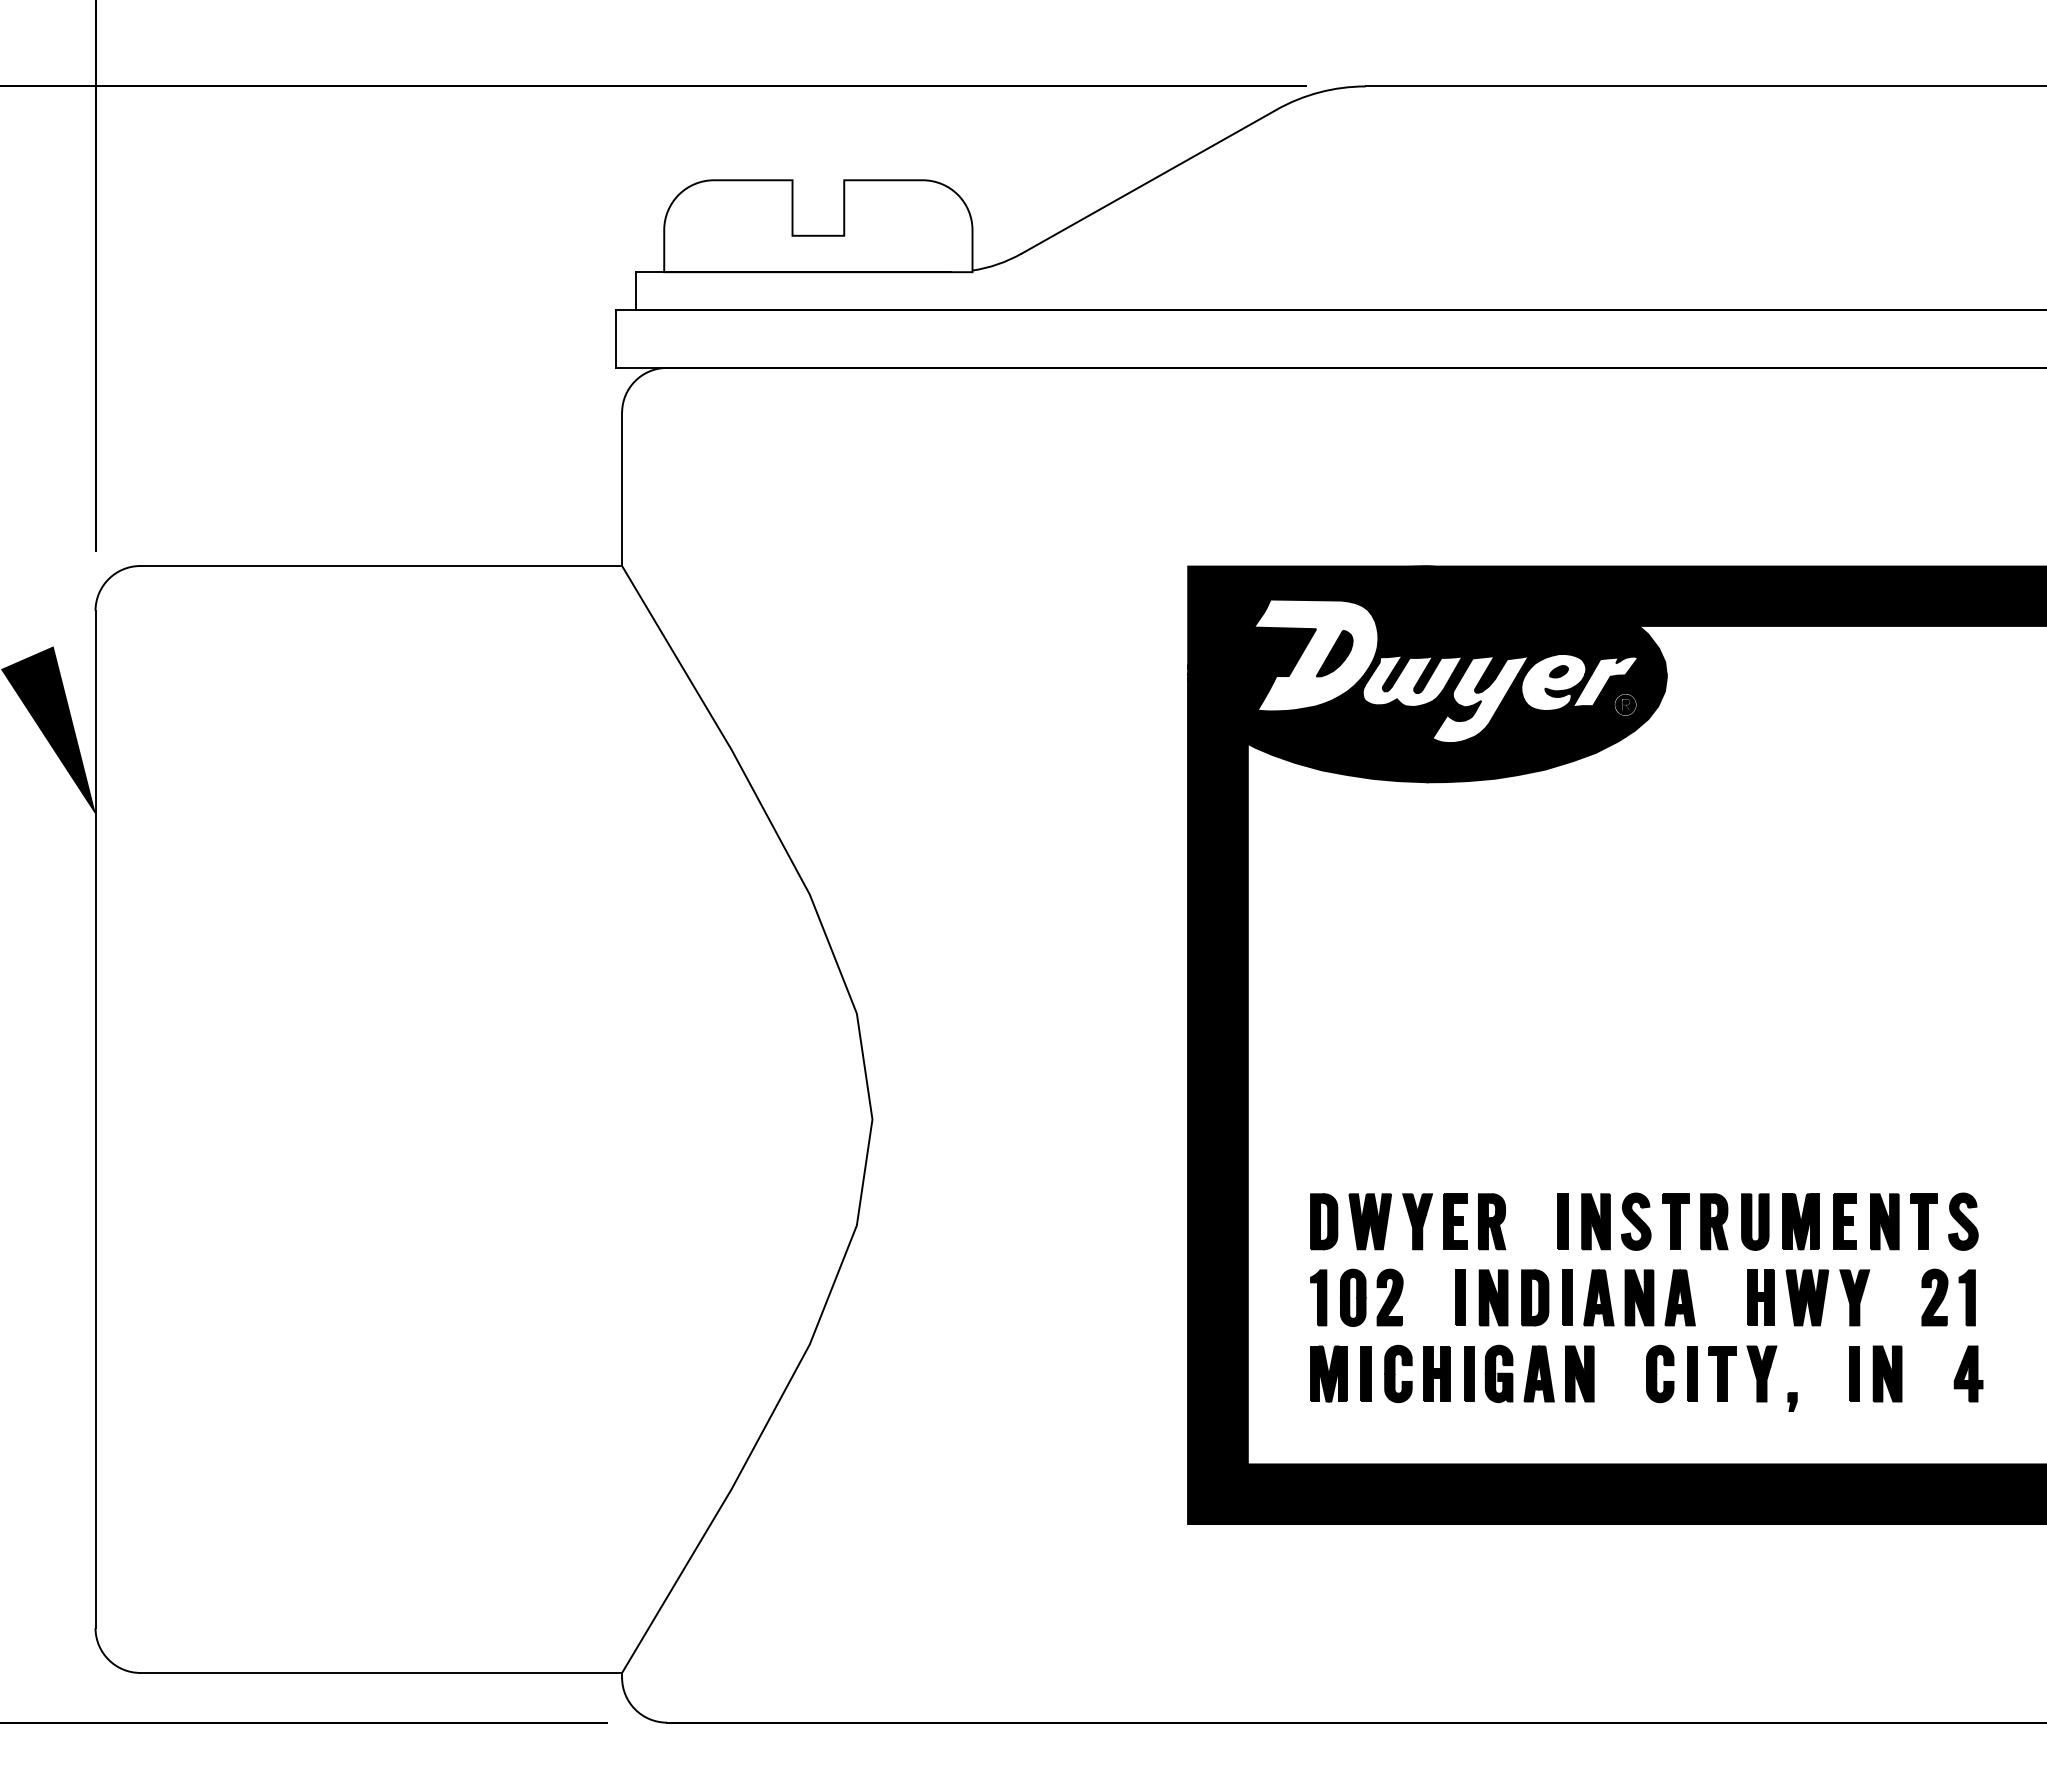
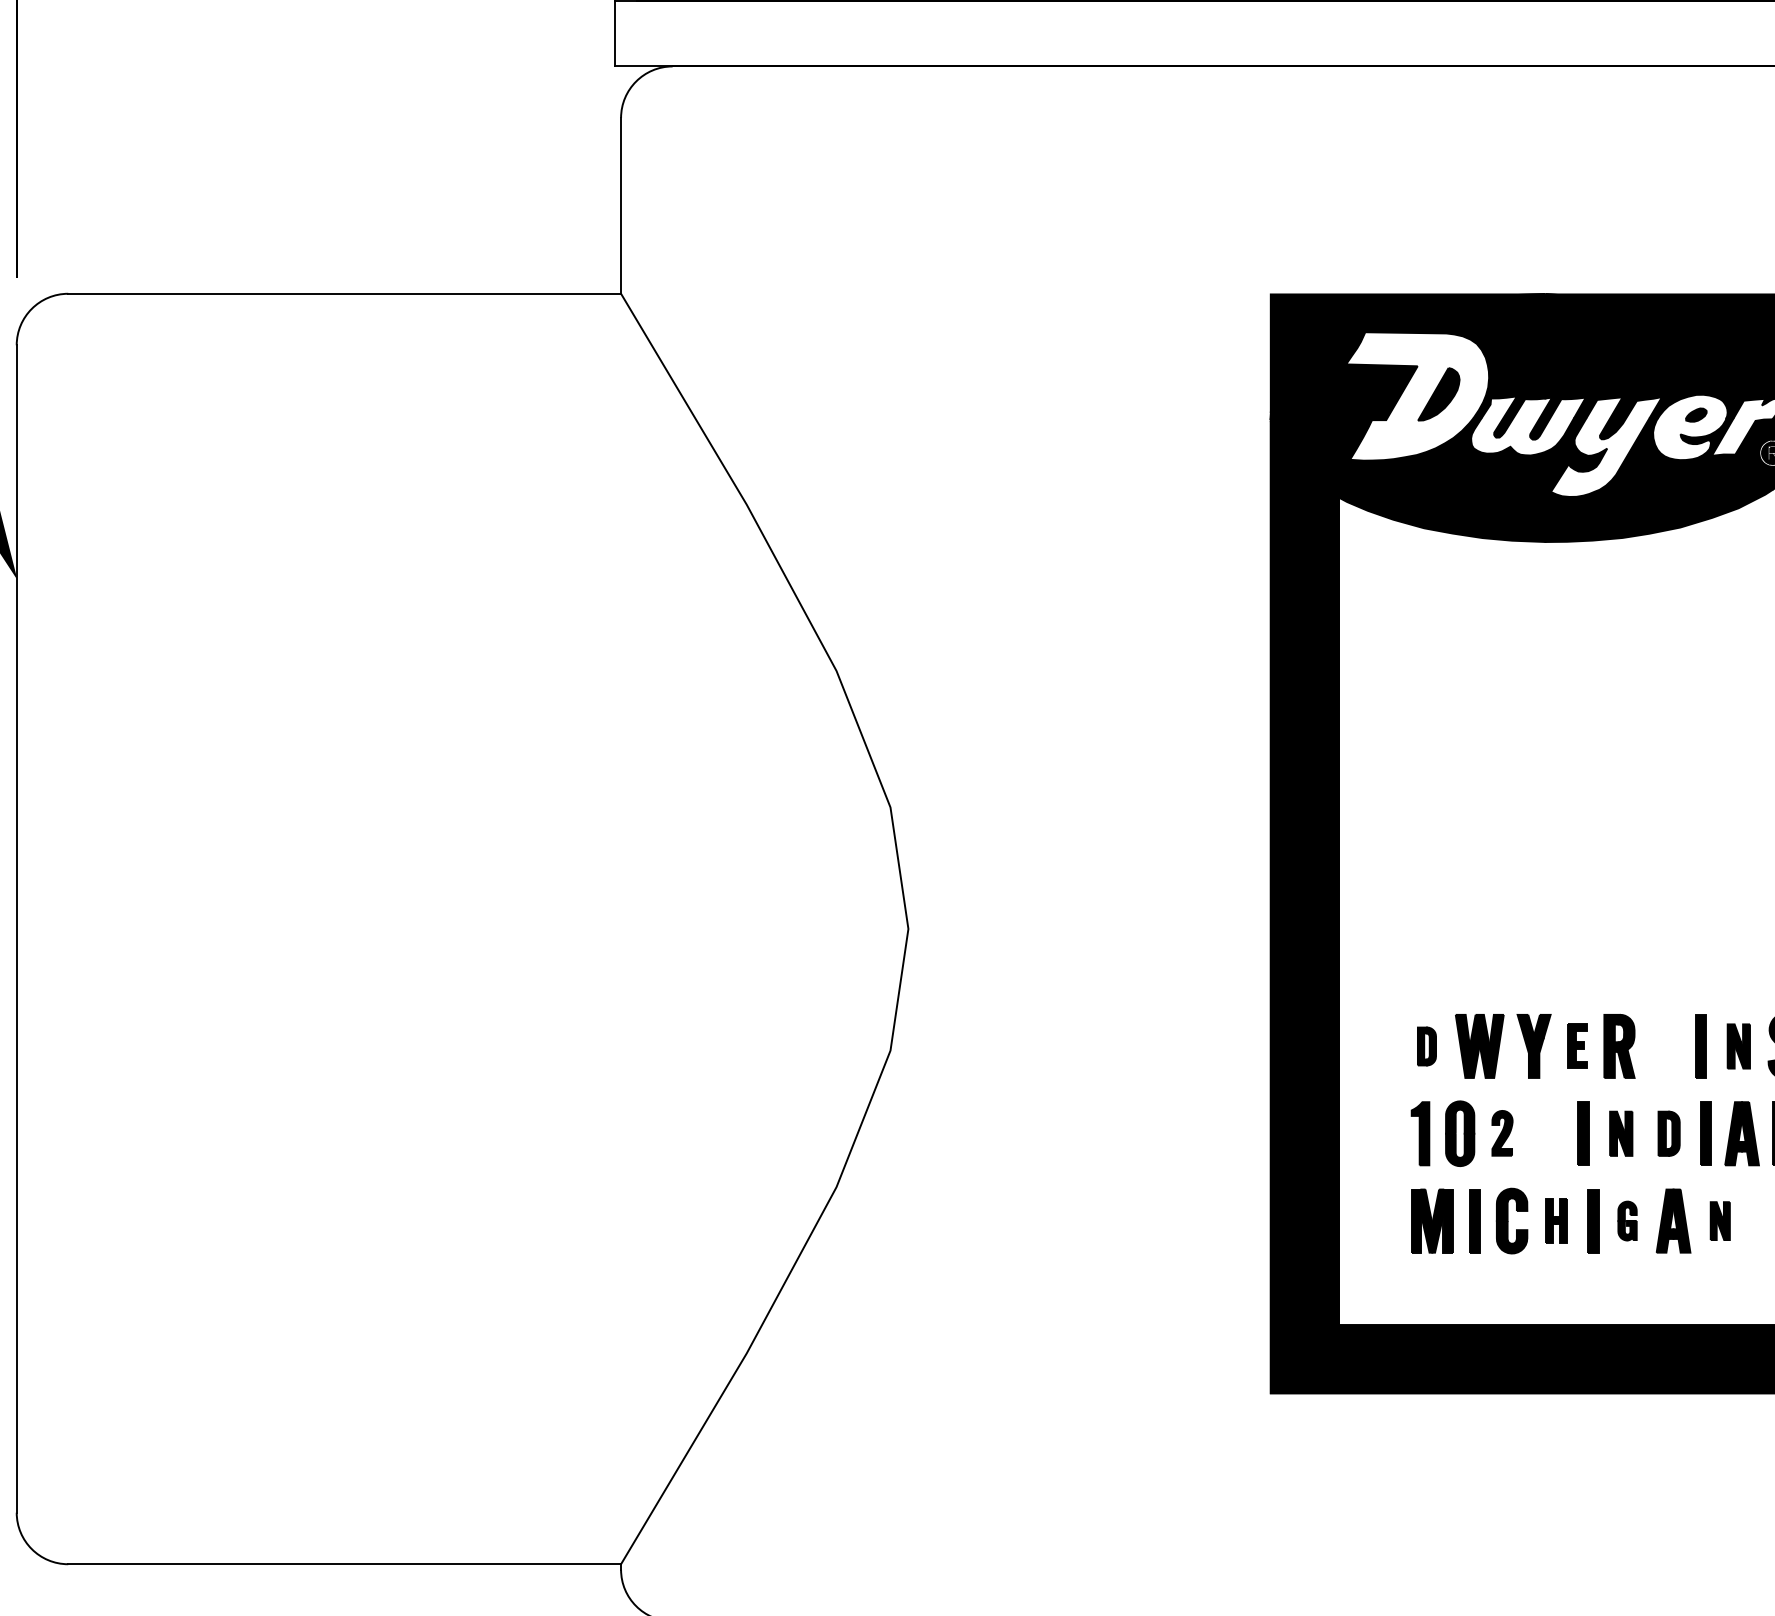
part: (1324, 1221) -> (1427, 1046), size x0.6
part: (1455, 1221) -> (1577, 1046), size x0.7
part: (1595, 1221) -> (1738, 1046), size x0.7
part: (1389, 1297) -> (1501, 1133), size x0.7
part: (1493, 1297) -> (1621, 1133), size x0.7
part: (1535, 1297) -> (1669, 1133), size x0.7
part: (1436, 1373) -> (1555, 1220), size x0.7
part: (1498, 1373) -> (1626, 1220), size x0.6
part: (1579, 1373) -> (1719, 1220), size x0.6

